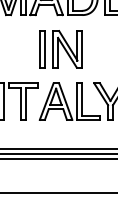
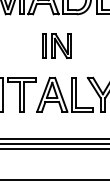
part: (60, 49) -> (56, 46), size x0.7

